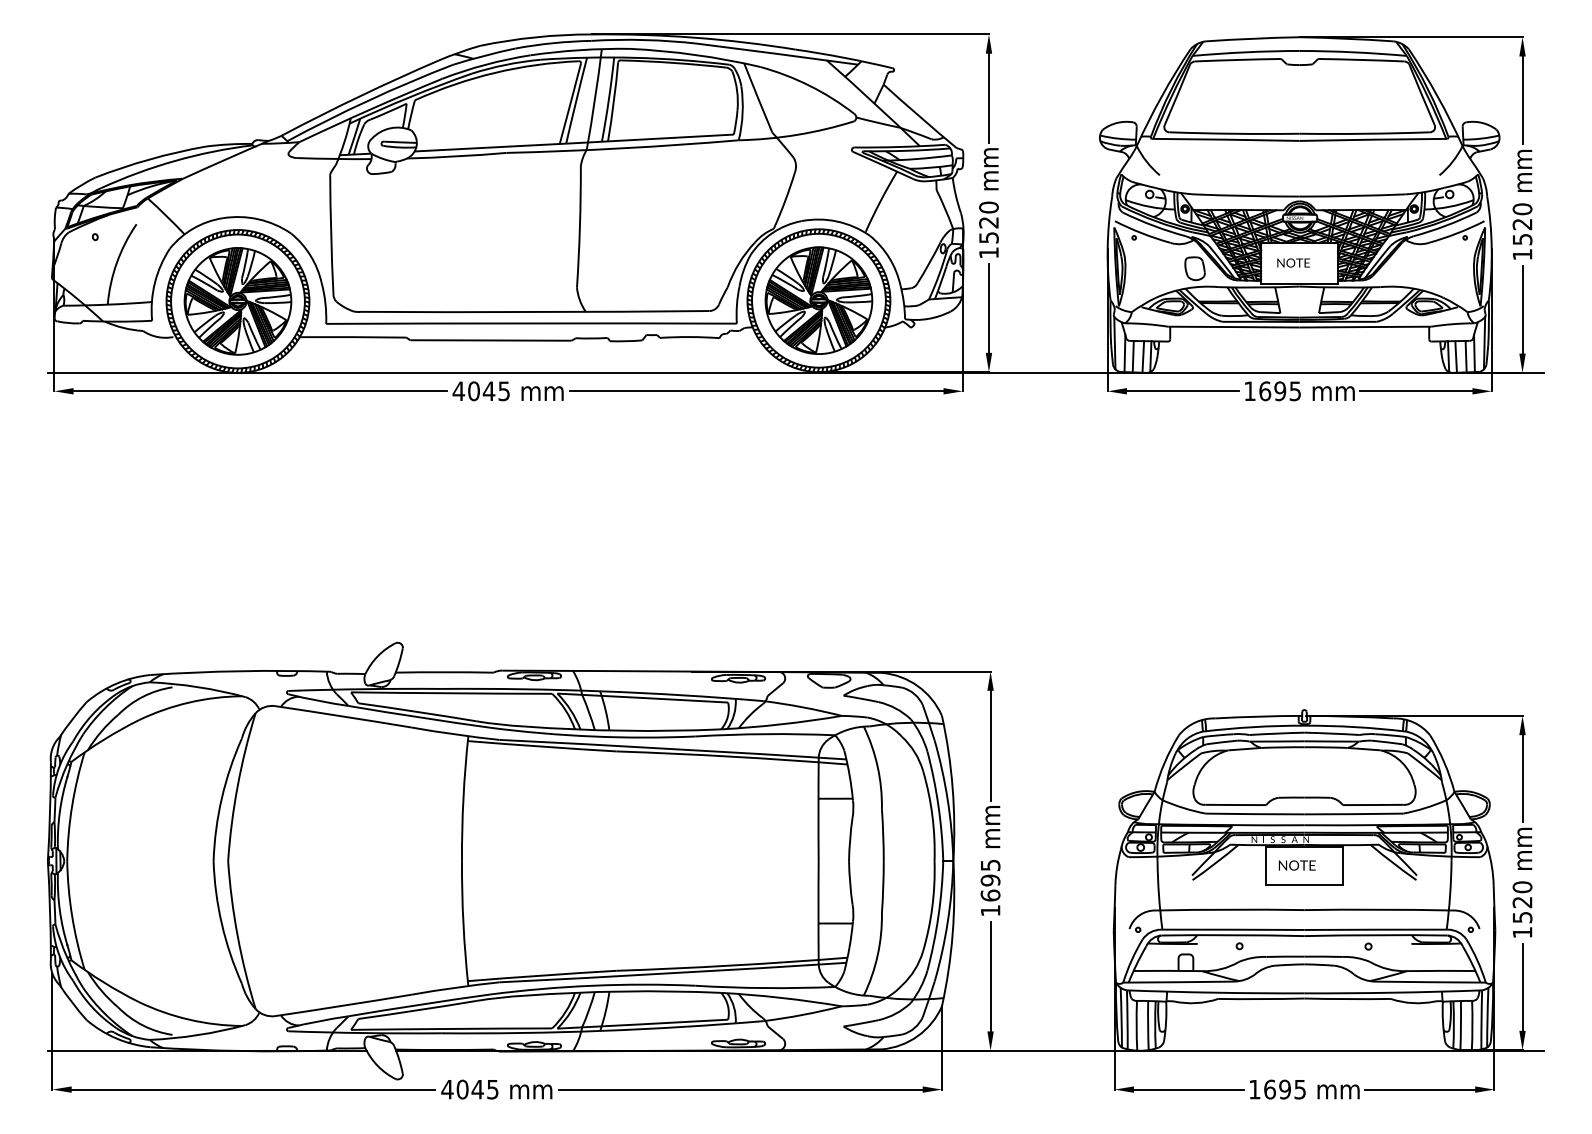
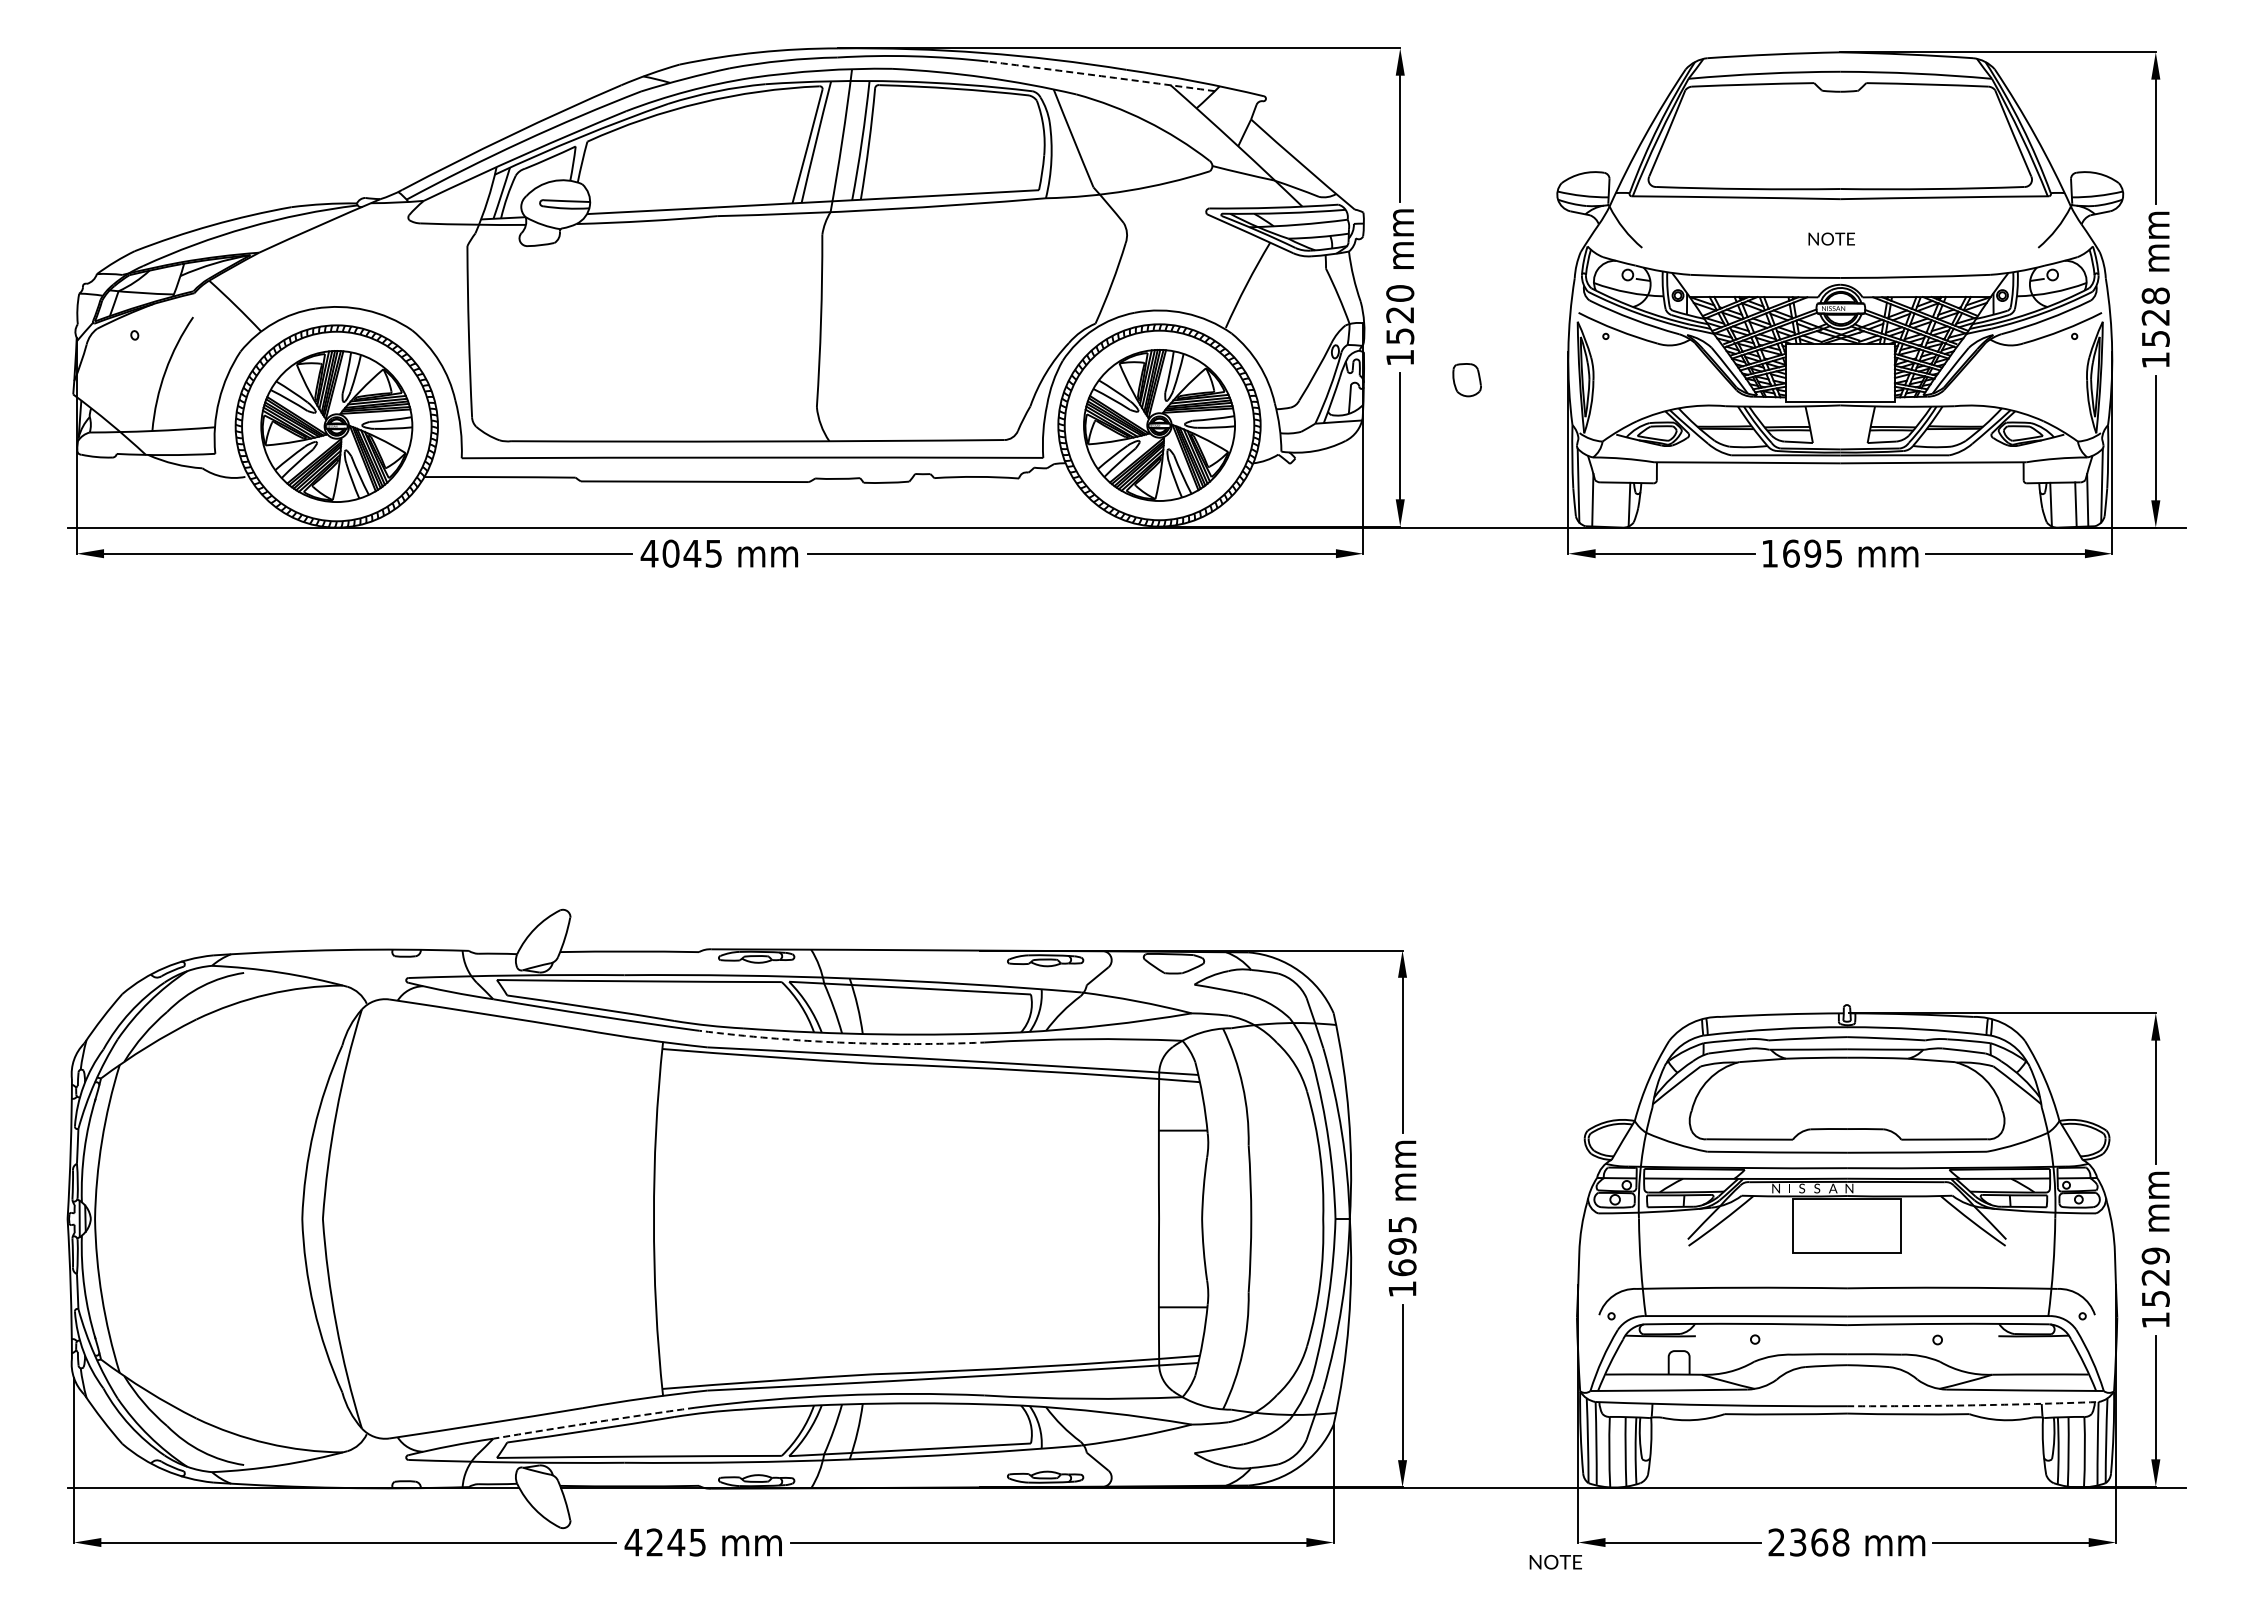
arc: (777, 54) -> (1101, 76), solid -> dashed
text: (1522, 208) -> (2155, 295), 1520 -> 1528
text: (1293, 262) -> (1831, 238), moved
part: (1194, 268) -> (1466, 380), moved
line: (1133, 356) -> (1604, 504), removed
line: (1143, 356) -> (1618, 504), removed
line: (1455, 356) -> (2061, 504), removed
arc: (592, 736) -> (839, 1042), solid -> dashed
text: (1297, 865) -> (1555, 1562), moved
text: (1522, 886) -> (2155, 1255), 1520 -> 1529
arc: (1393, 992) -> (1972, 1405), solid -> dashed
arc: (419, 1004) -> (594, 1422), solid -> dashed
text: (462, 1089) -> (654, 1542), 4045 -> 4245
text: (1277, 1089) -> (1808, 1542), 1695 -> 2368

